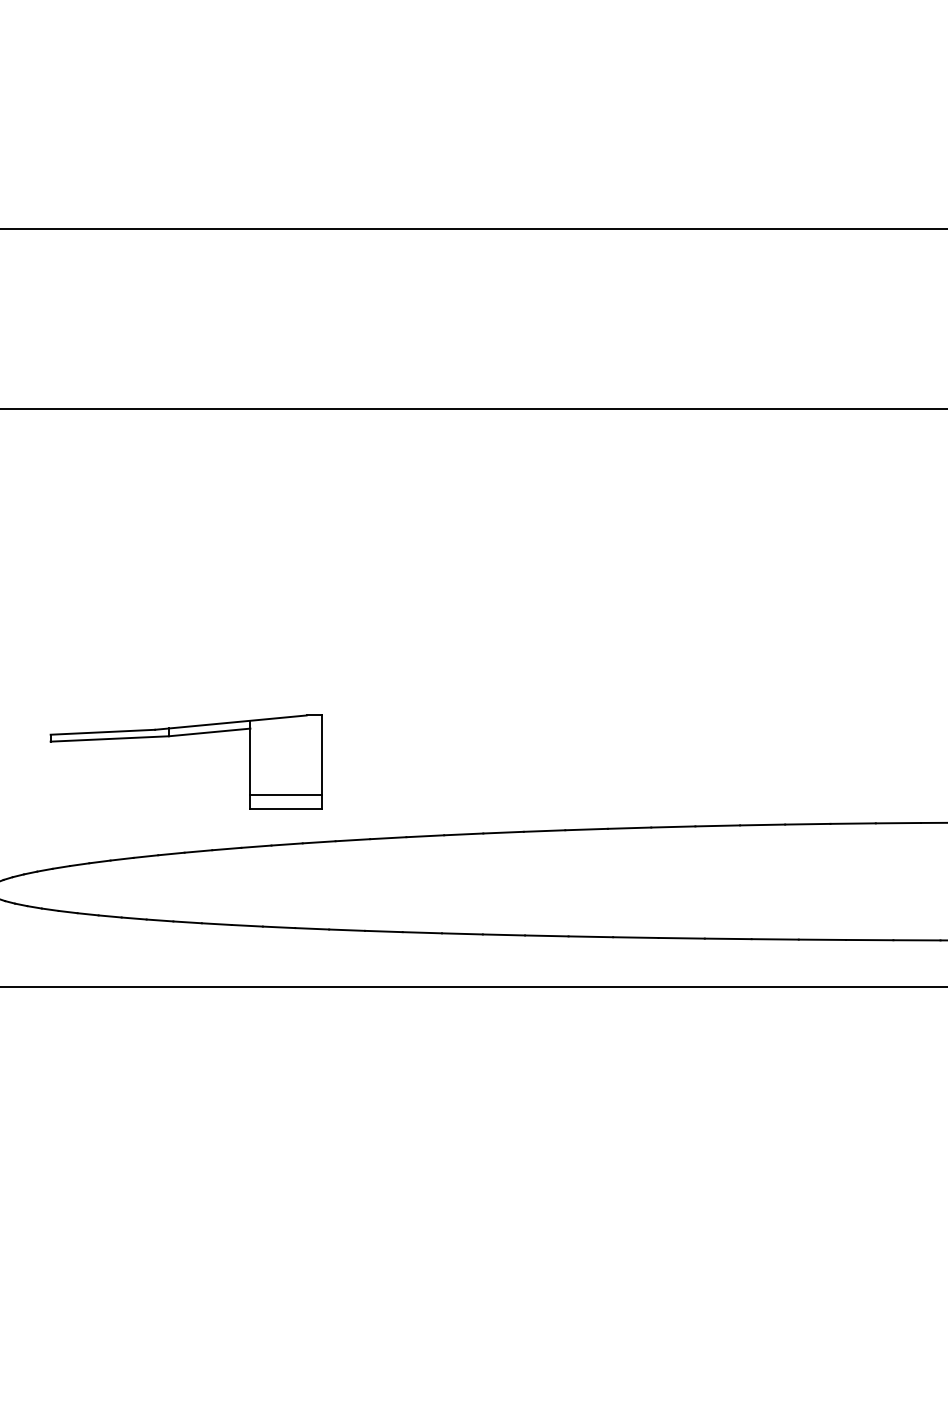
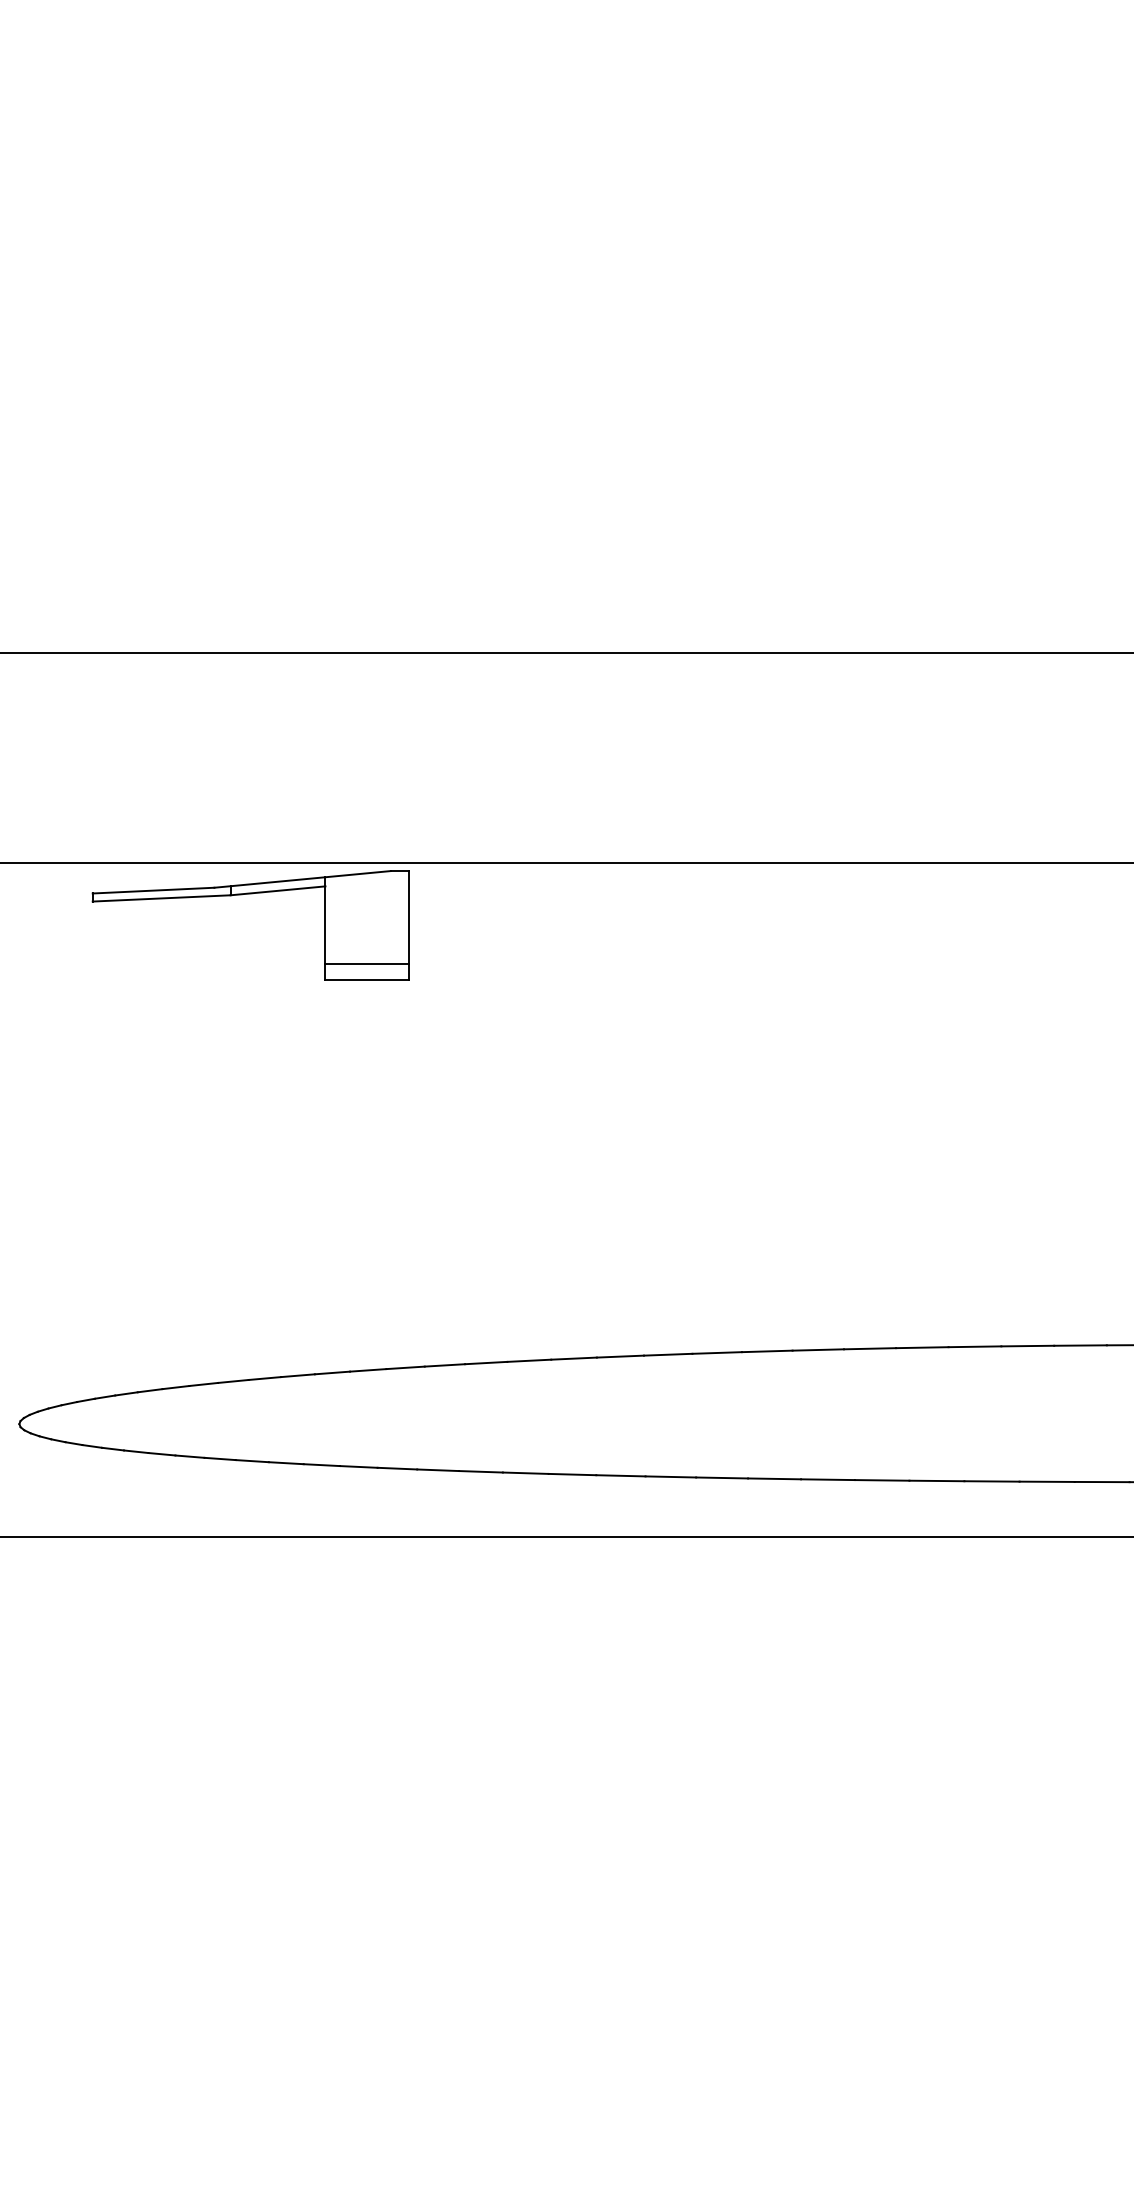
part: (186, 735) -> (250, 894), moved

